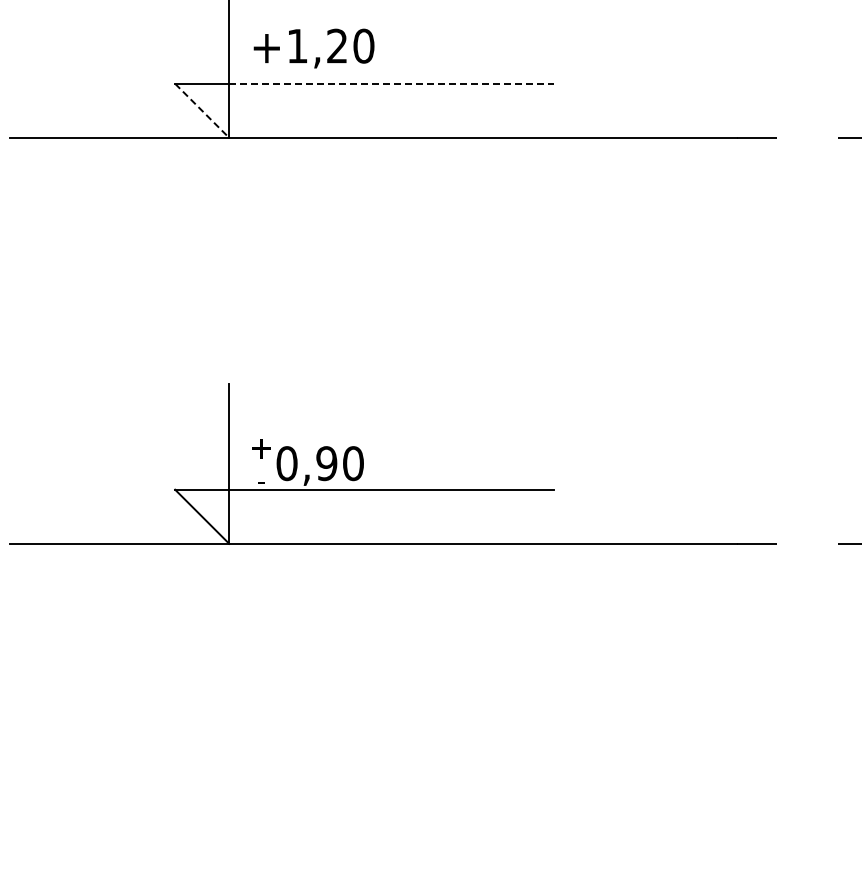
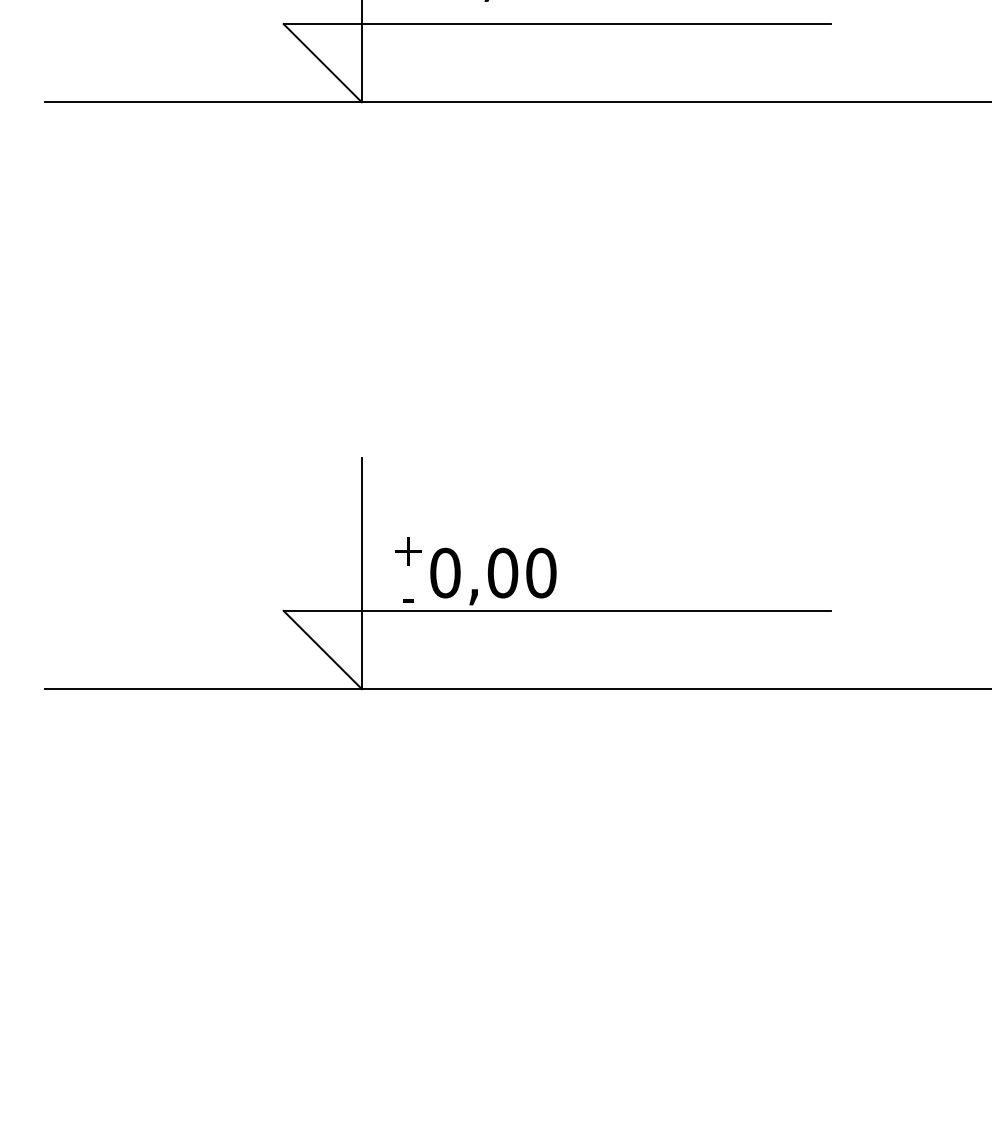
line: (392, 83) -> (597, 23), dashed -> solid
line: (202, 111) -> (323, 64), dashed -> solid
text: (326, 463) -> (502, 572), 0,90 -> 0,00

